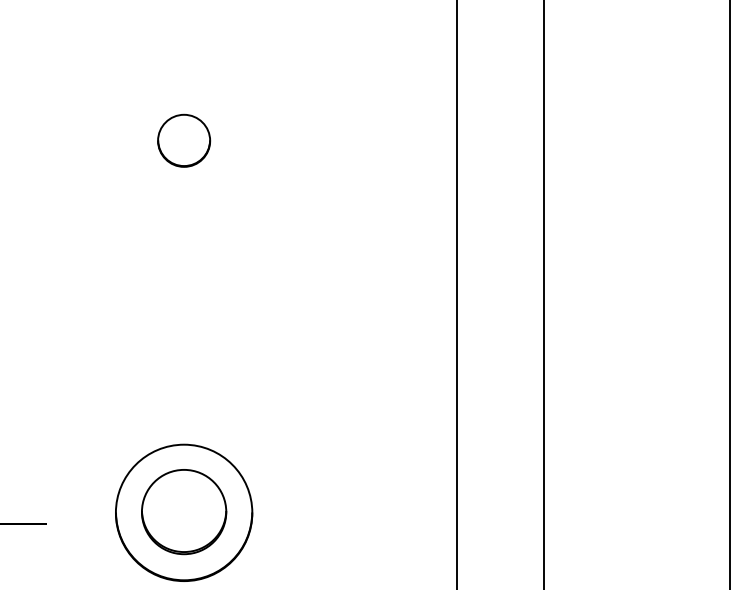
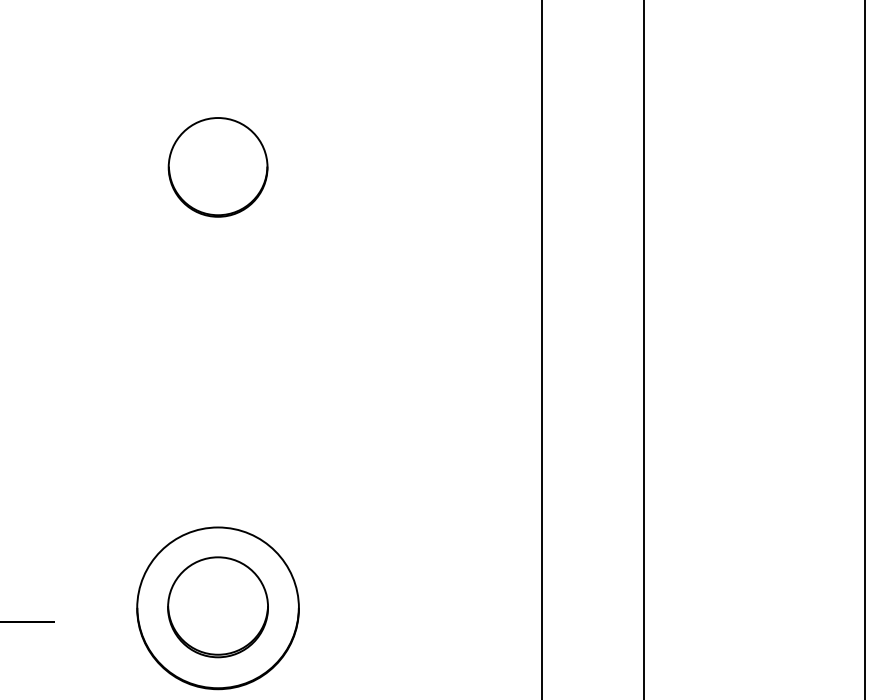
part: (183, 140) -> (217, 166), size x1.6

